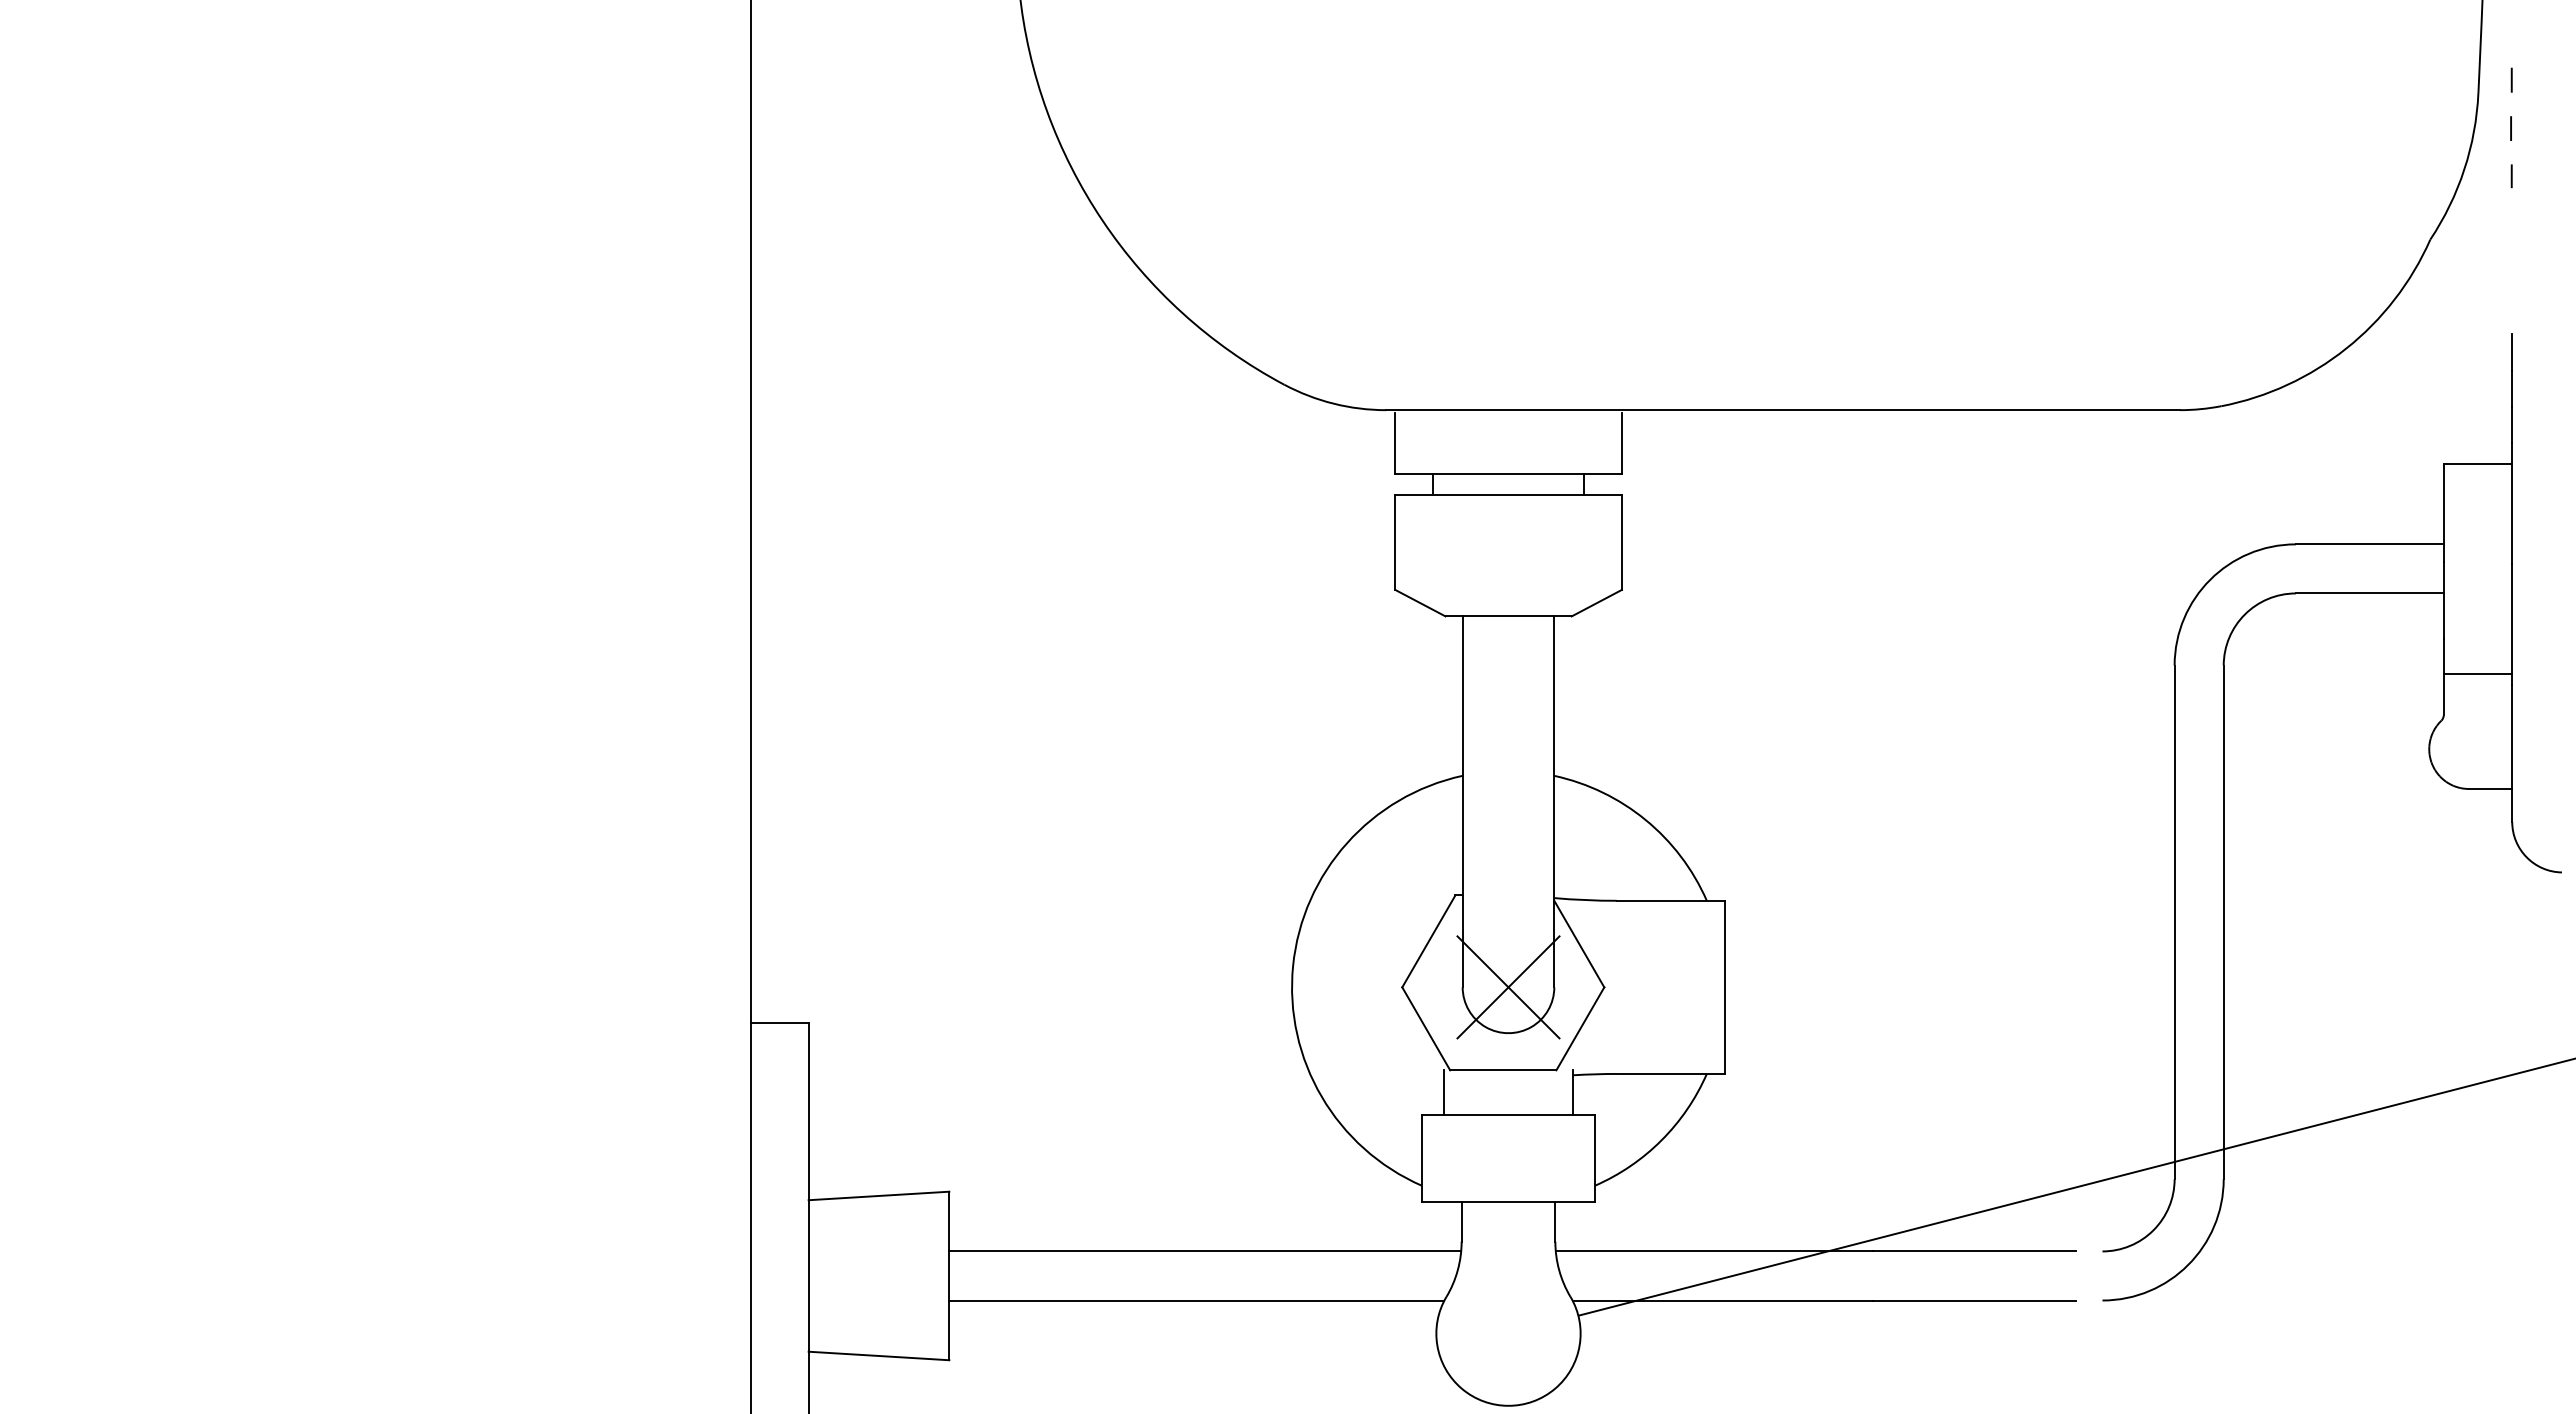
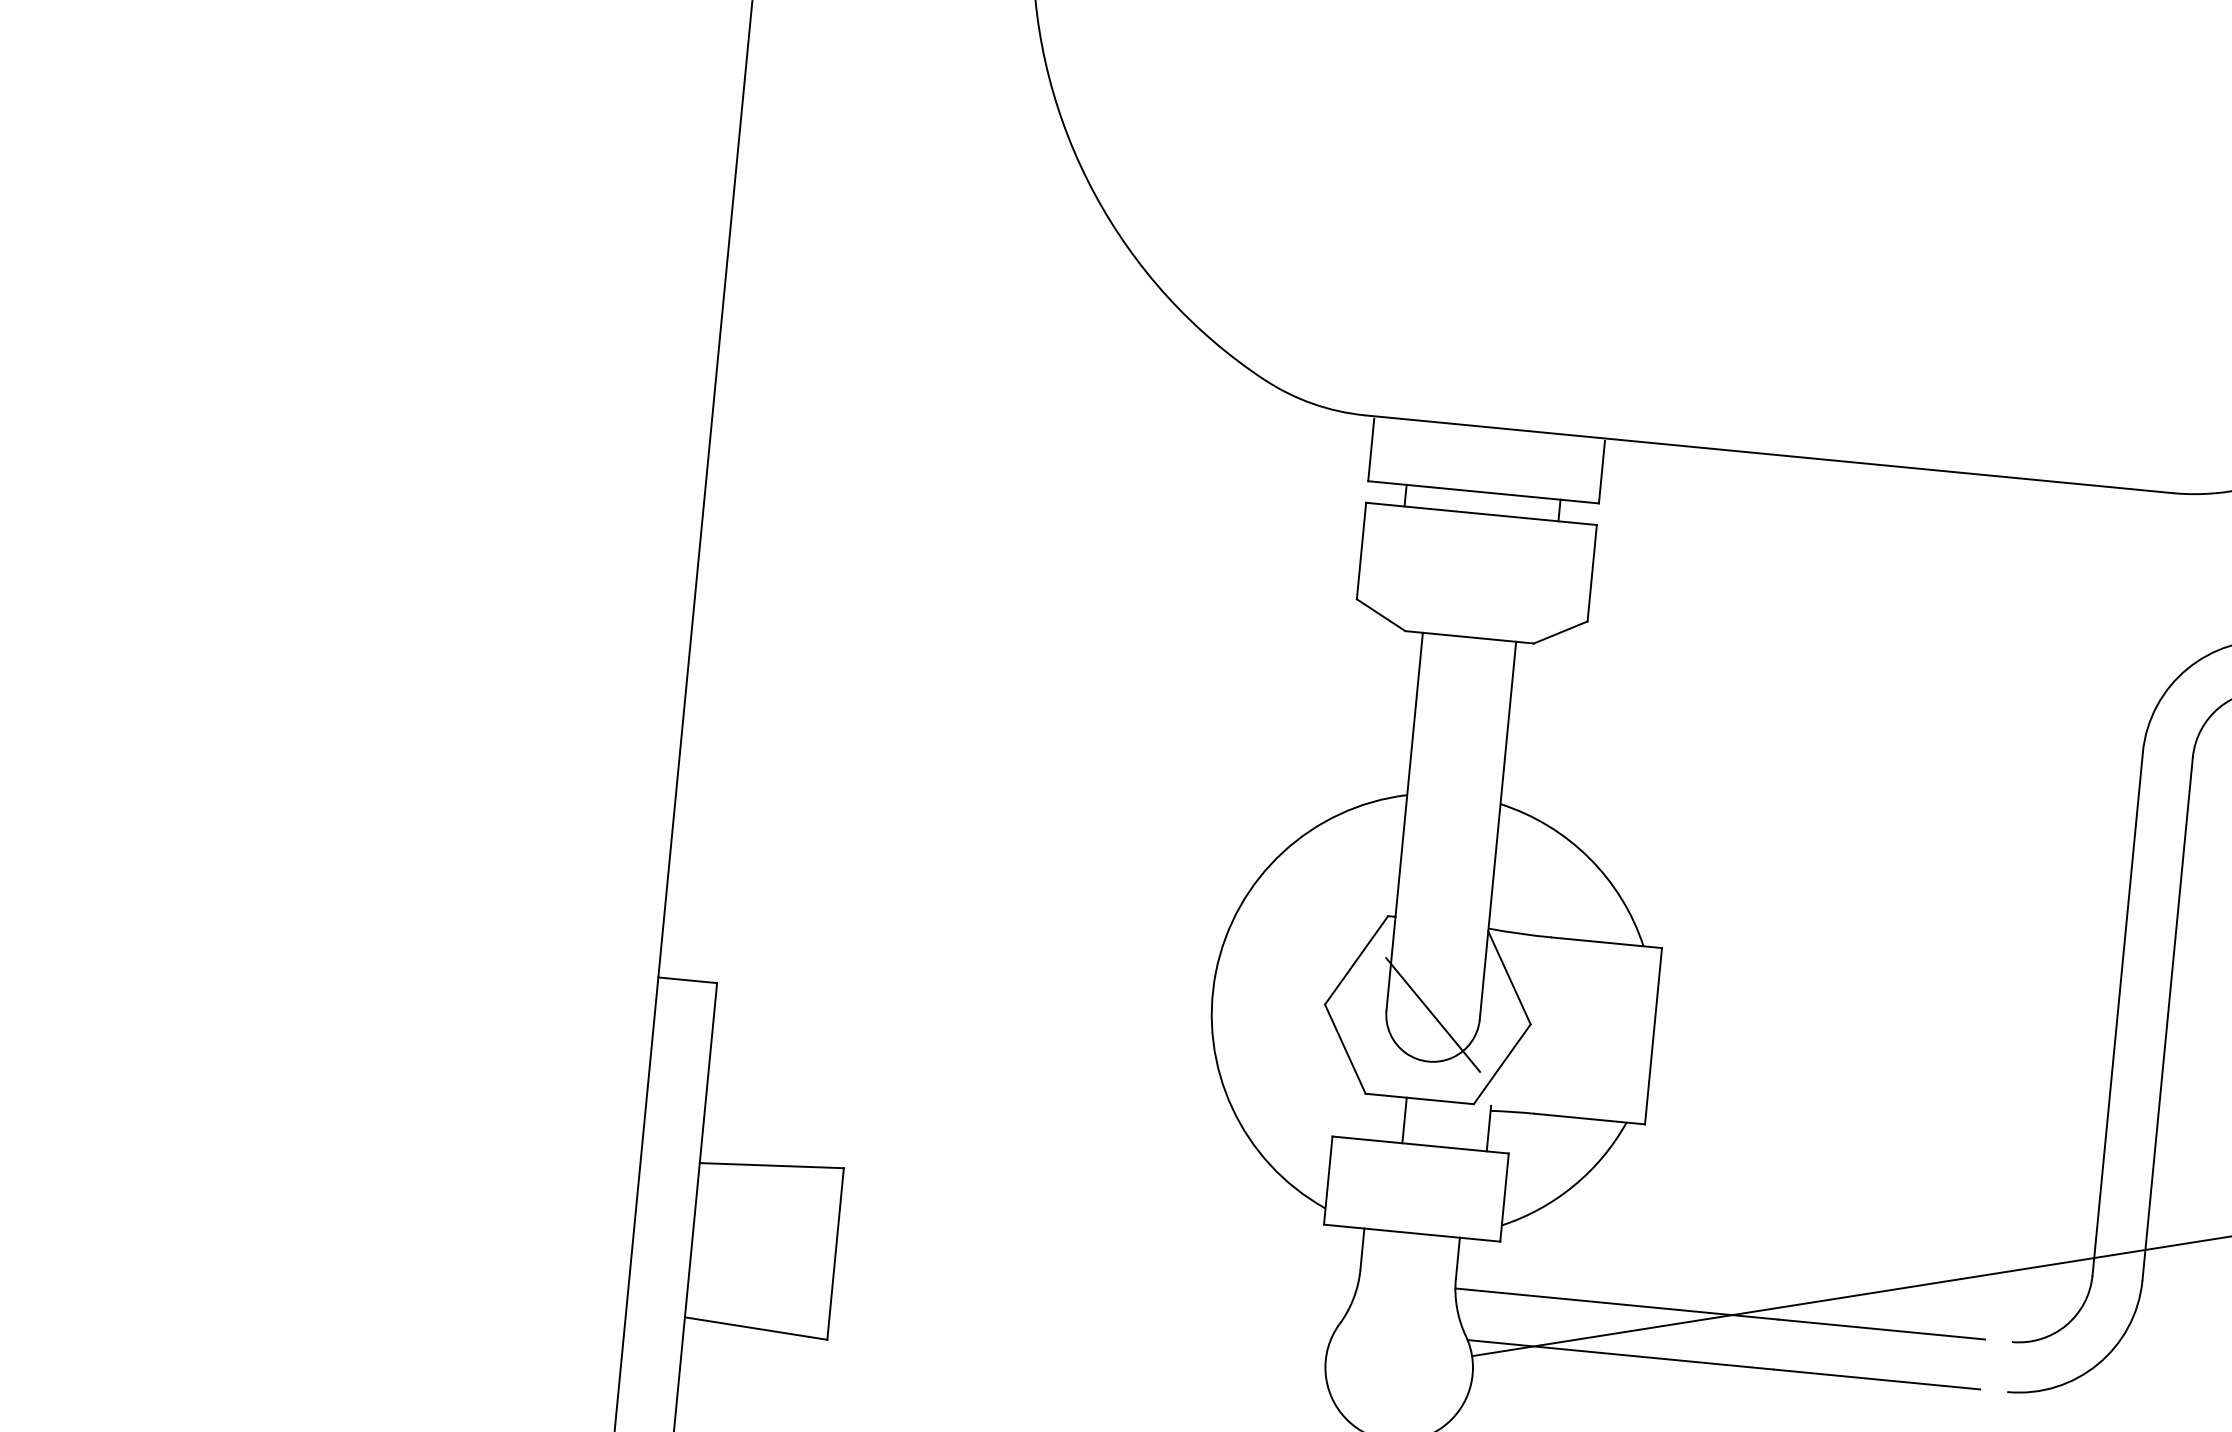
line: (1508, 987) -> (1433, 1015), removed
line: (1443, 1092) -> (1404, 1120), moved
line: (1205, 1251) -> (1098, 1254), removed
line: (1196, 1300) -> (1084, 1303), removed

